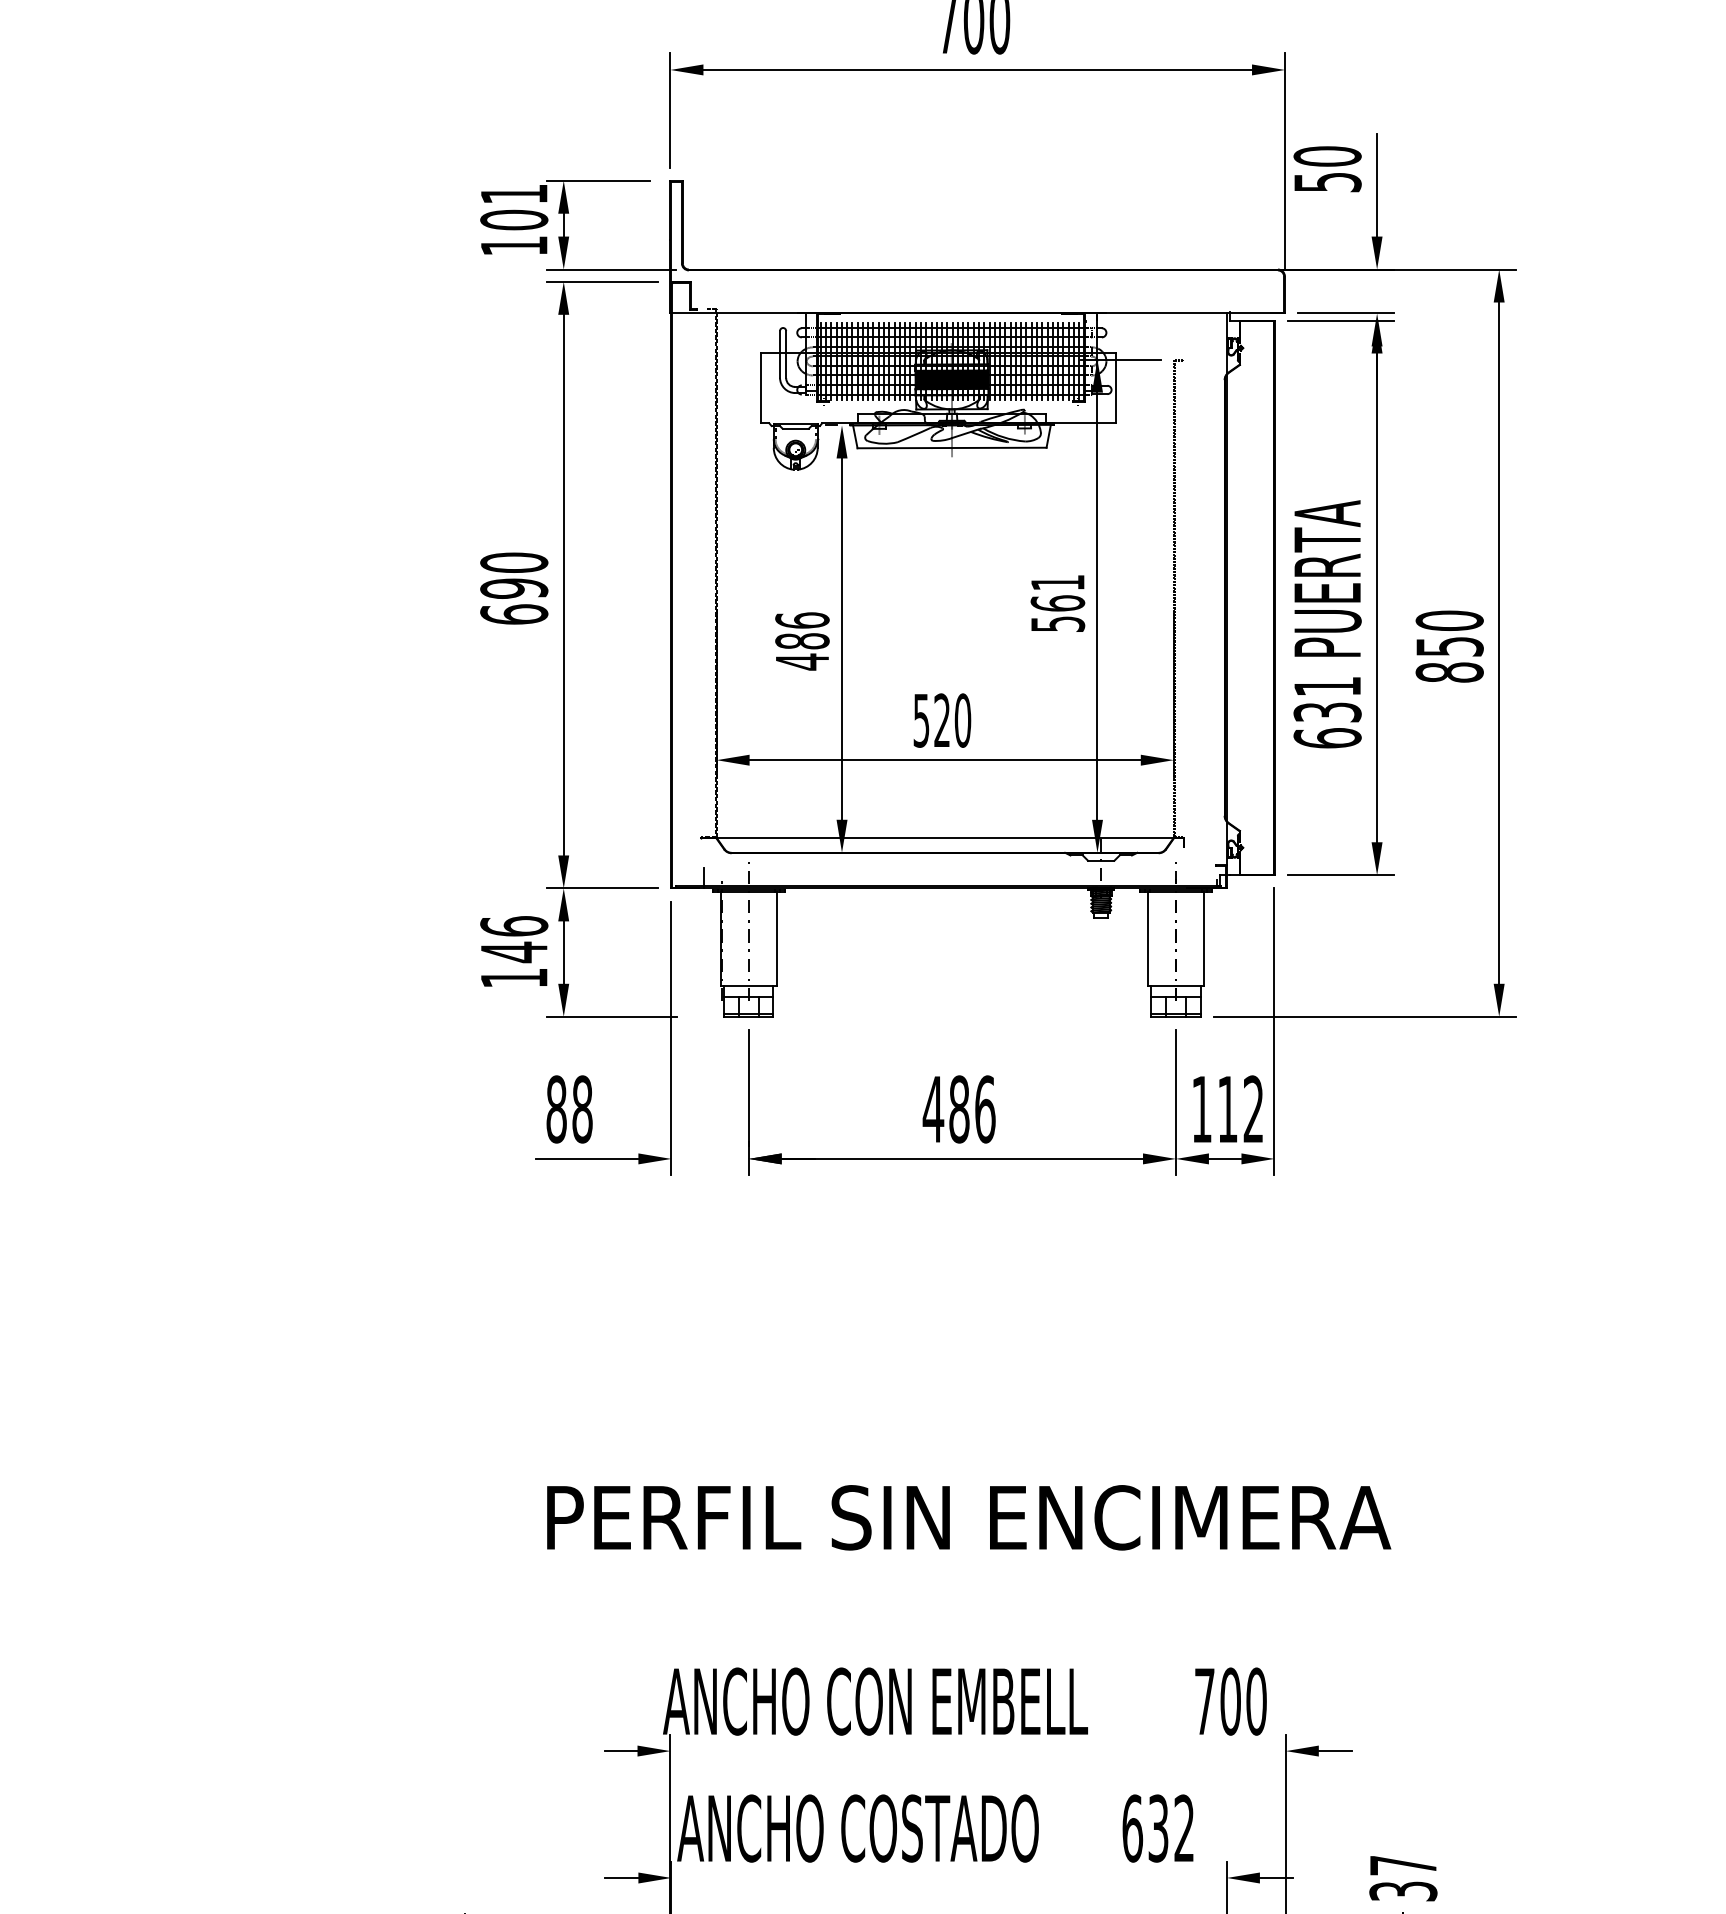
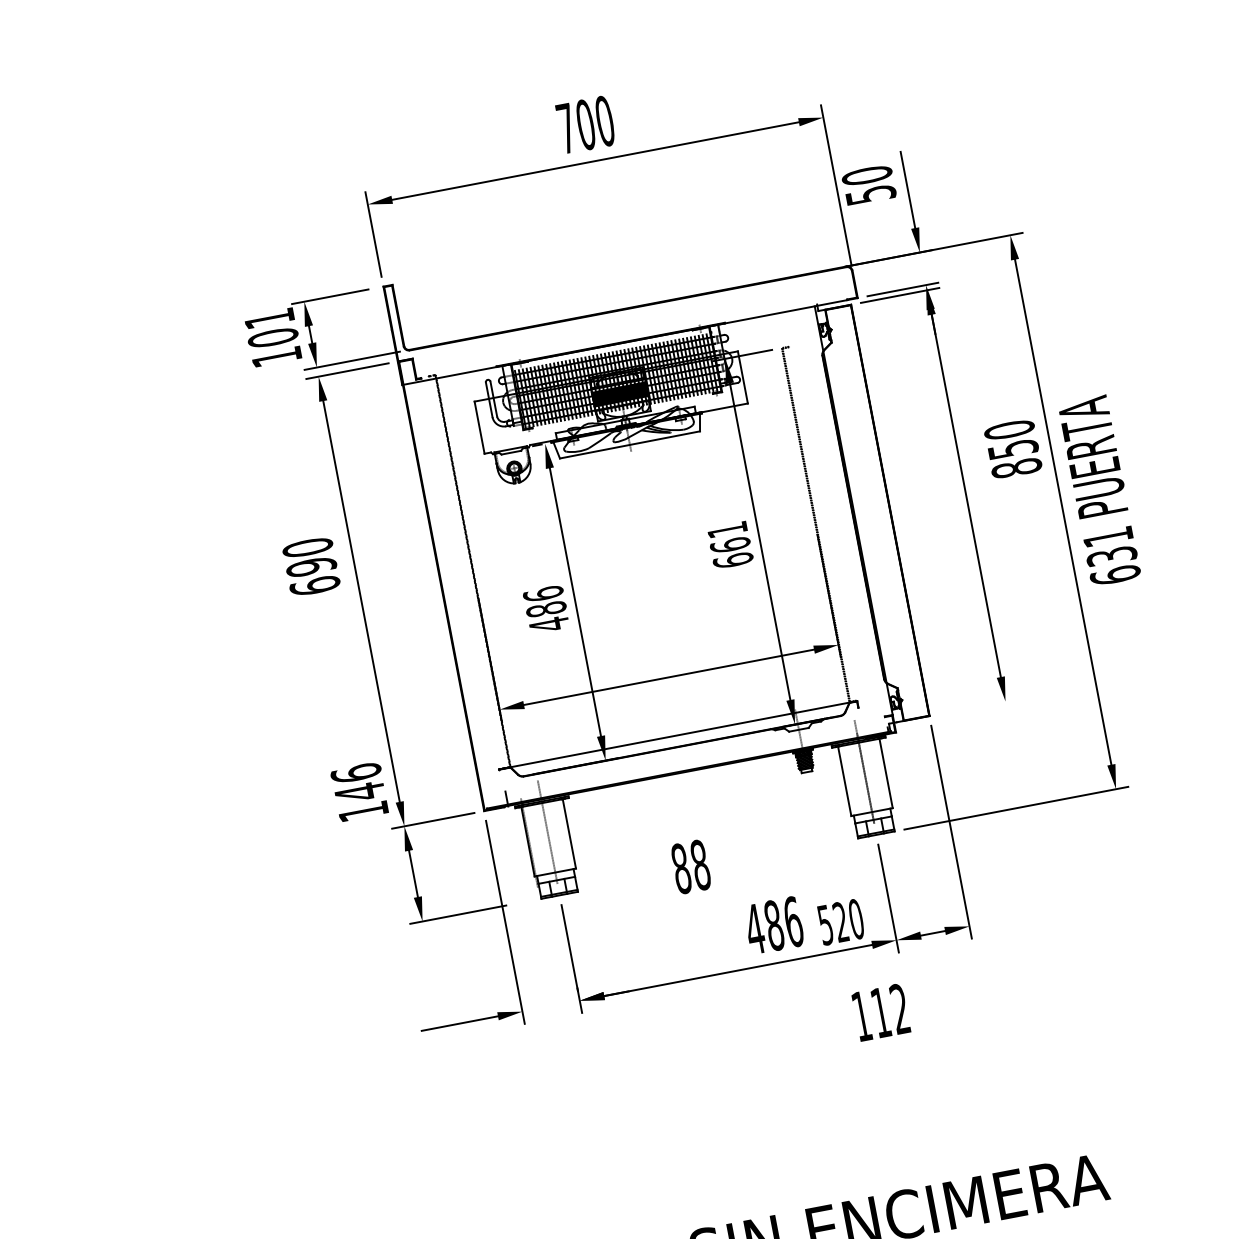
text: (514, 588) -> (311, 566), moved
text: (1057, 623) -> (732, 560), 561 -> 661
text: (1327, 624) -> (1099, 490), moved
text: (1449, 646) -> (1012, 449), moved
text: (942, 720) -> (841, 922), moved
line: (1340, 875) -> (978, 706), removed
text: (514, 951) -> (359, 791), moved
text: (1227, 1108) -> (880, 1012), moved
text: (569, 1109) -> (690, 867), moved
text: (958, 1109) -> (773, 925), moved

